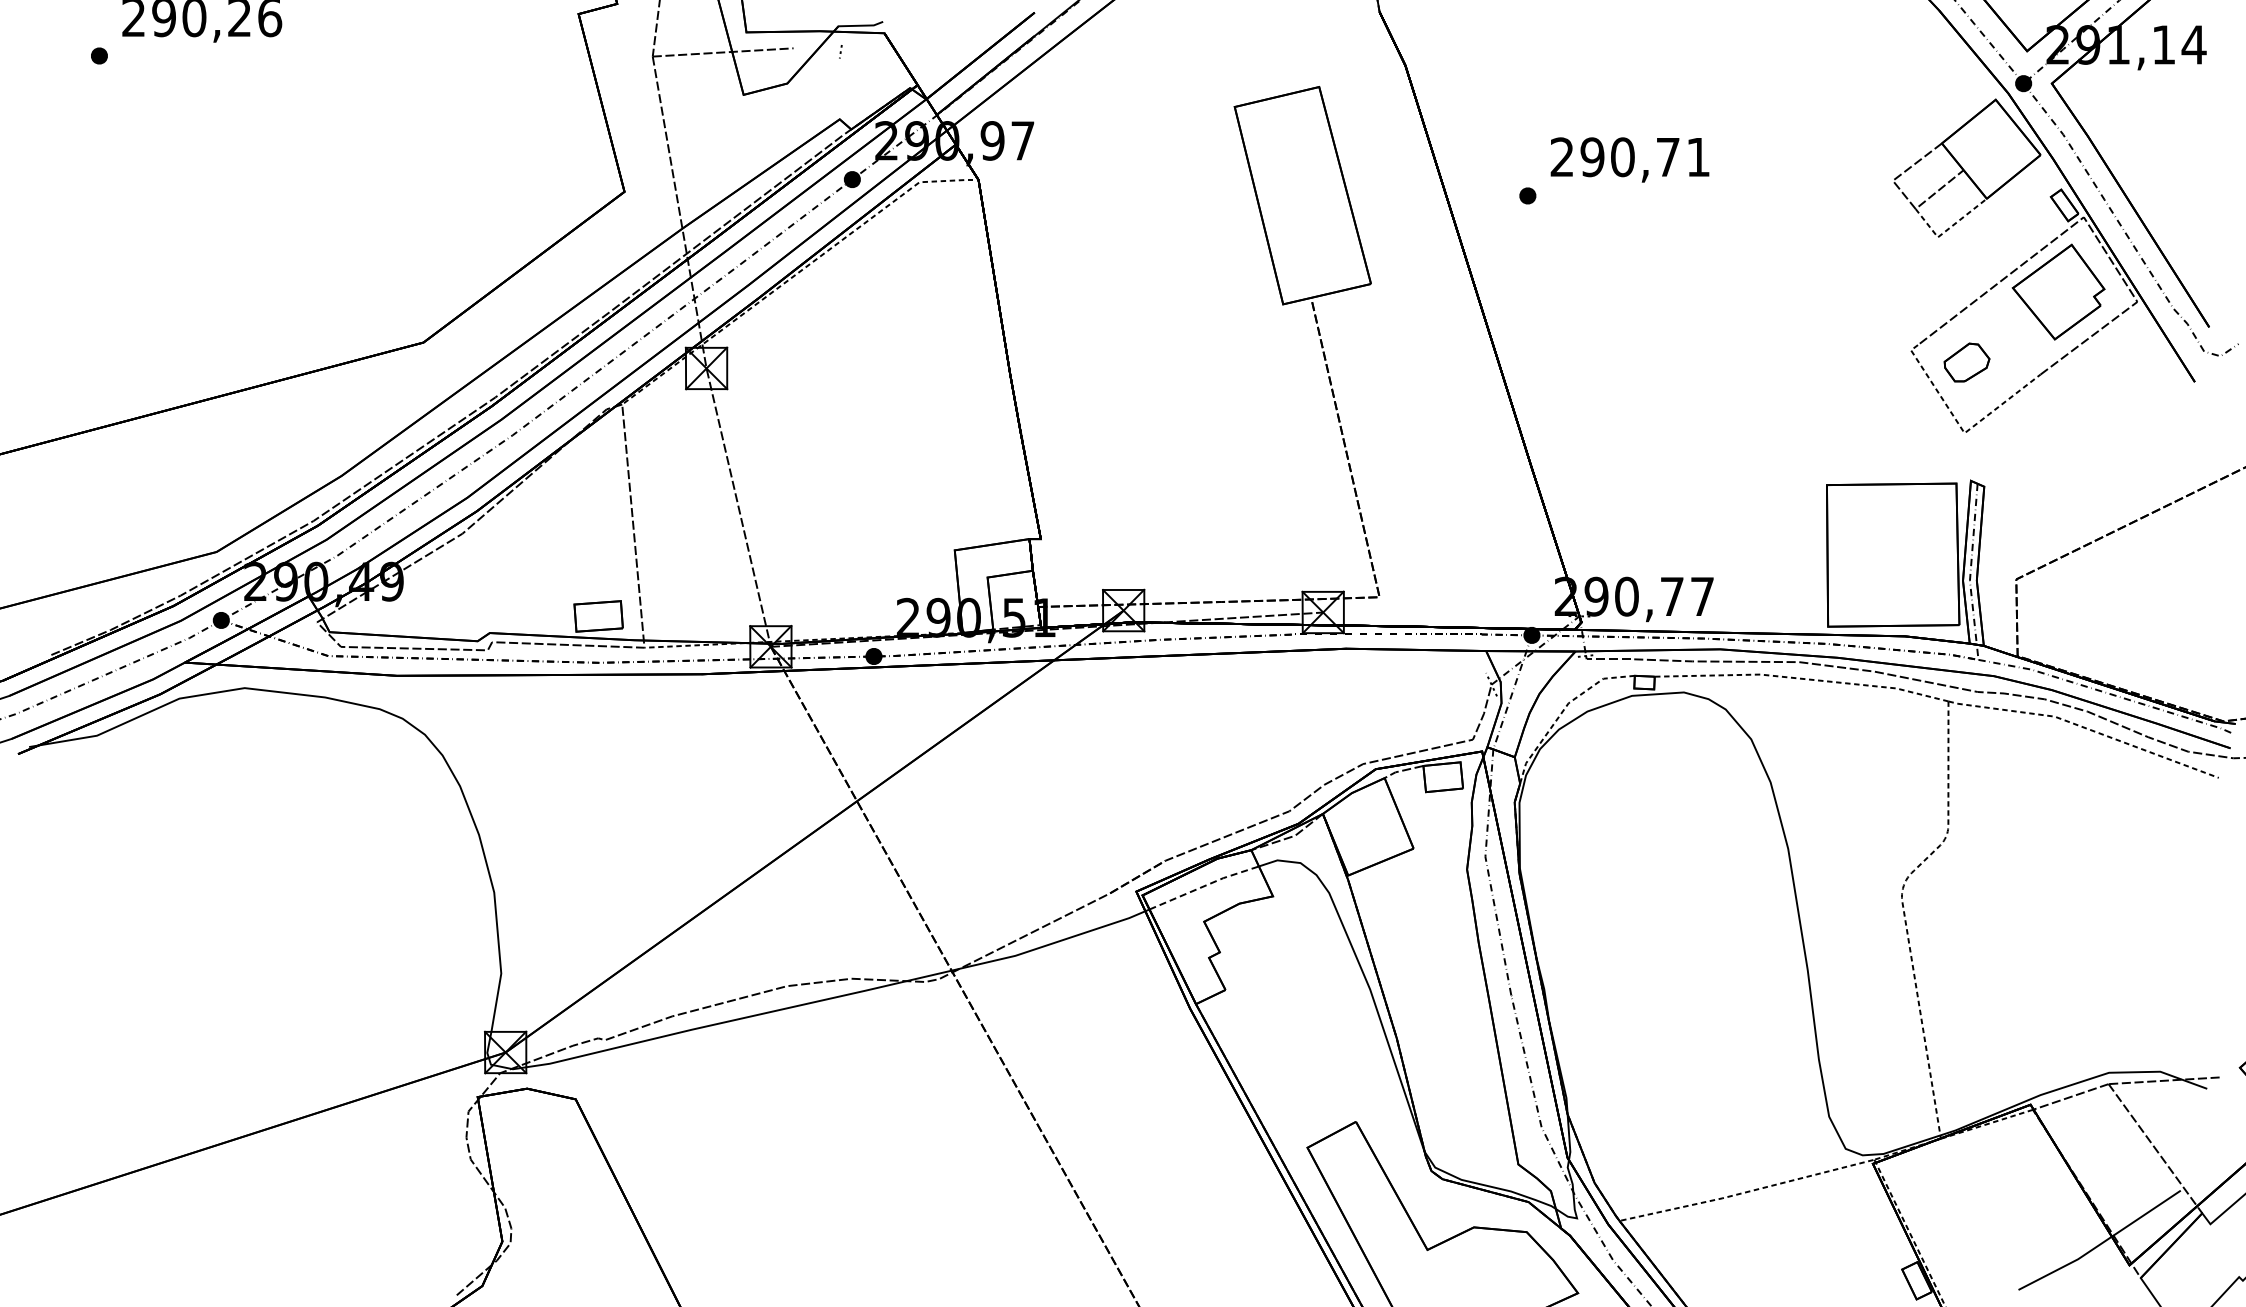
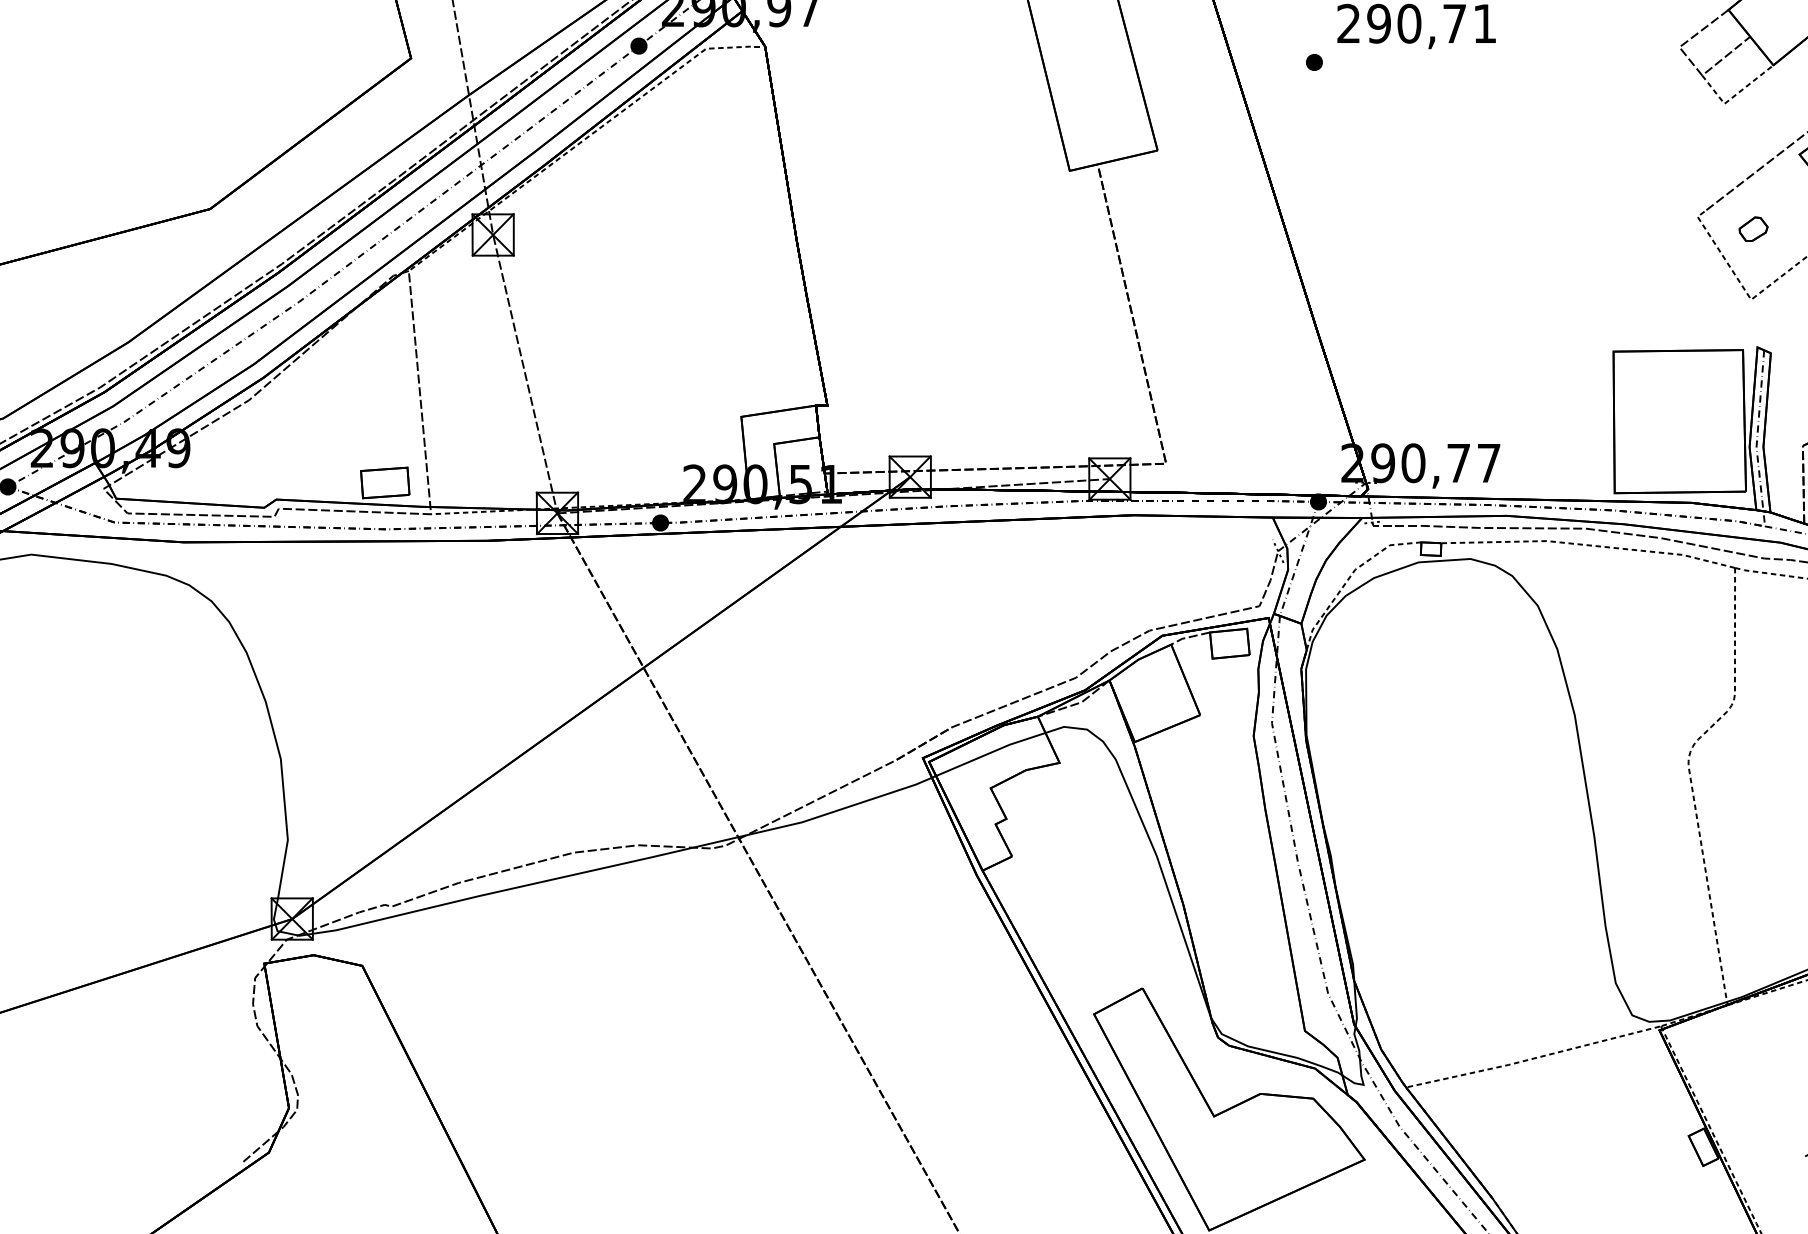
part: (1966, 362) -> (1753, 229), size x0.62
line: (1204, 886) -> (991, 753), dashed -> solid

